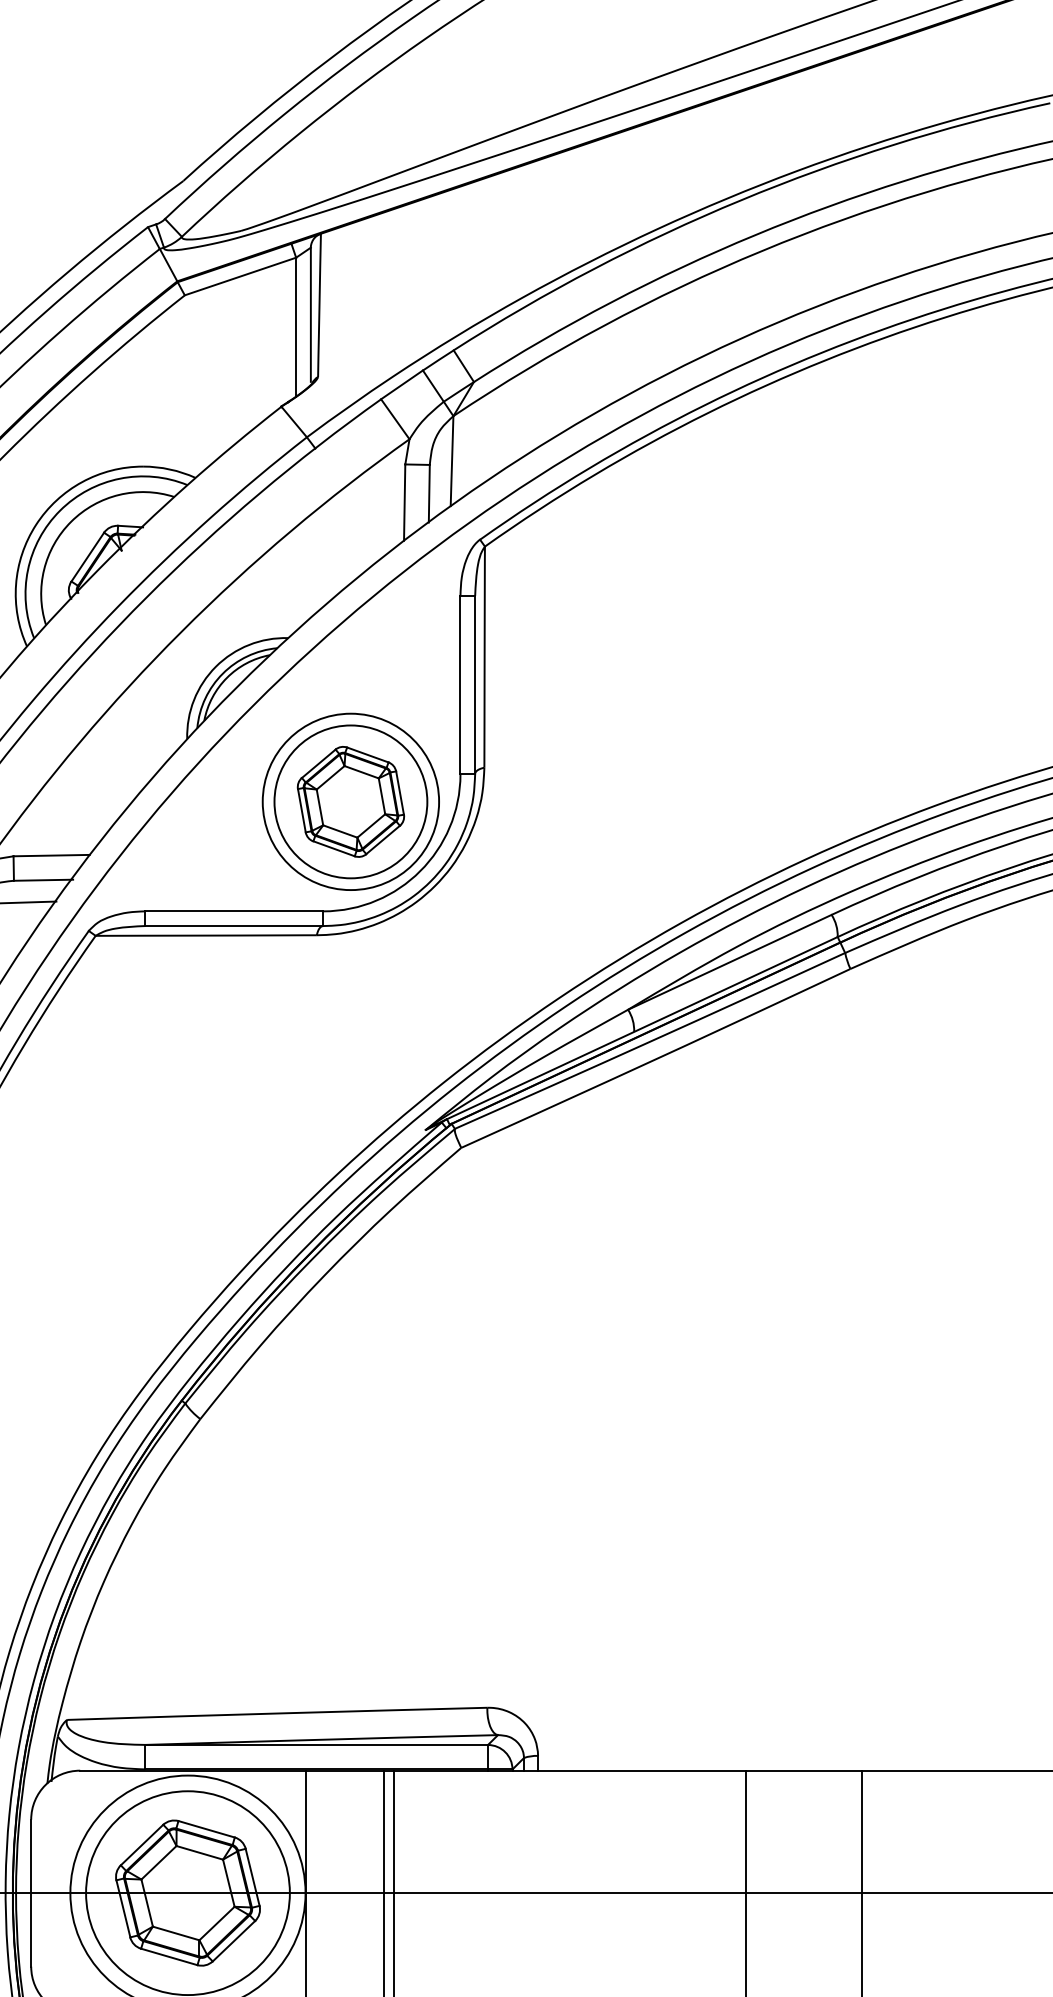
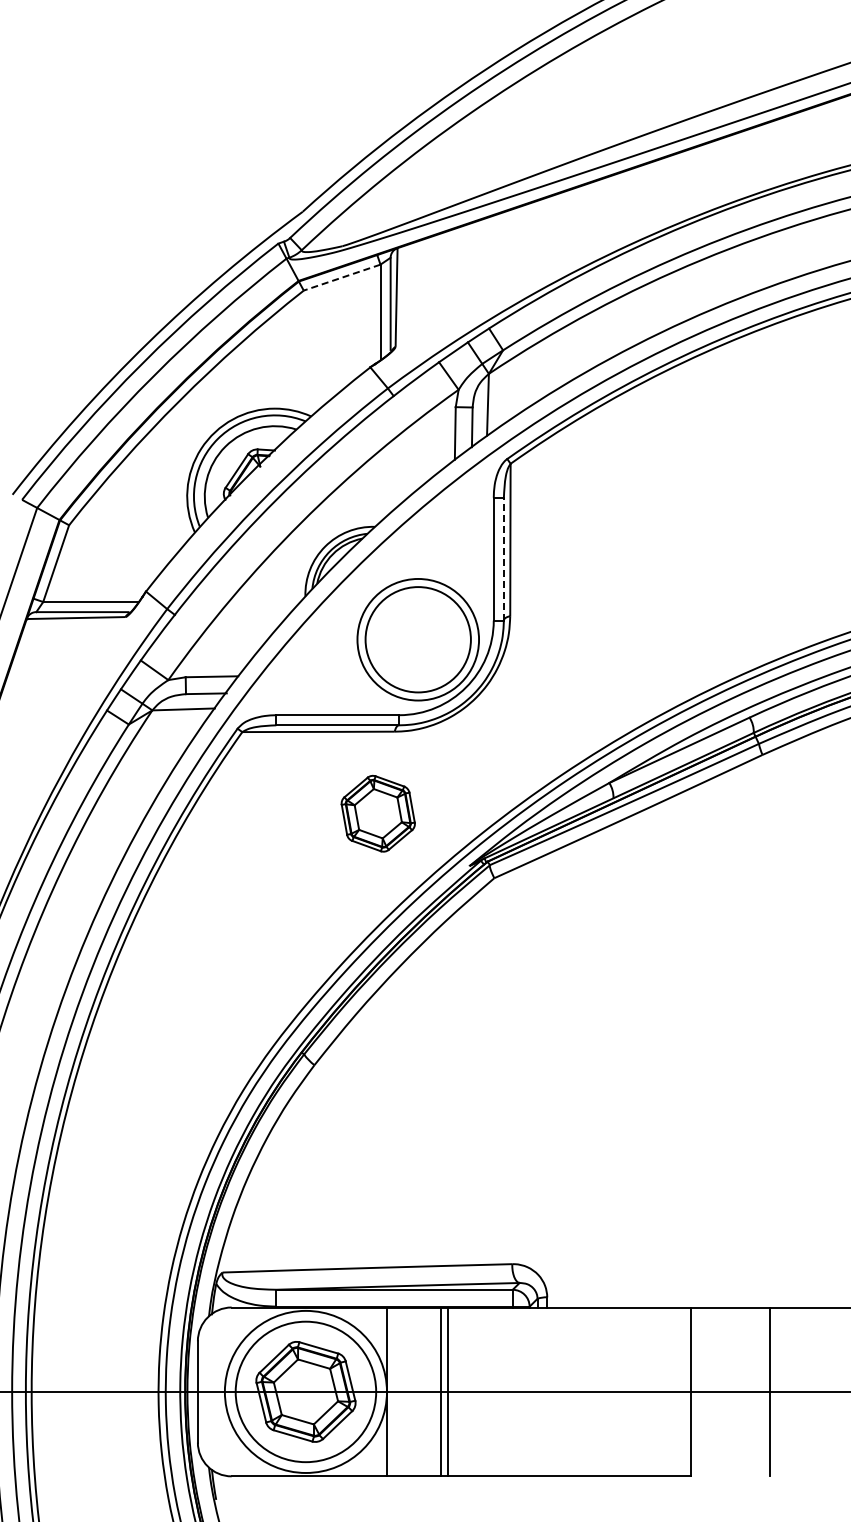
line: (239, 276) -> (341, 277), solid -> dashed
line: (474, 684) -> (503, 558), solid -> dashed
part: (349, 801) -> (377, 813), moved

